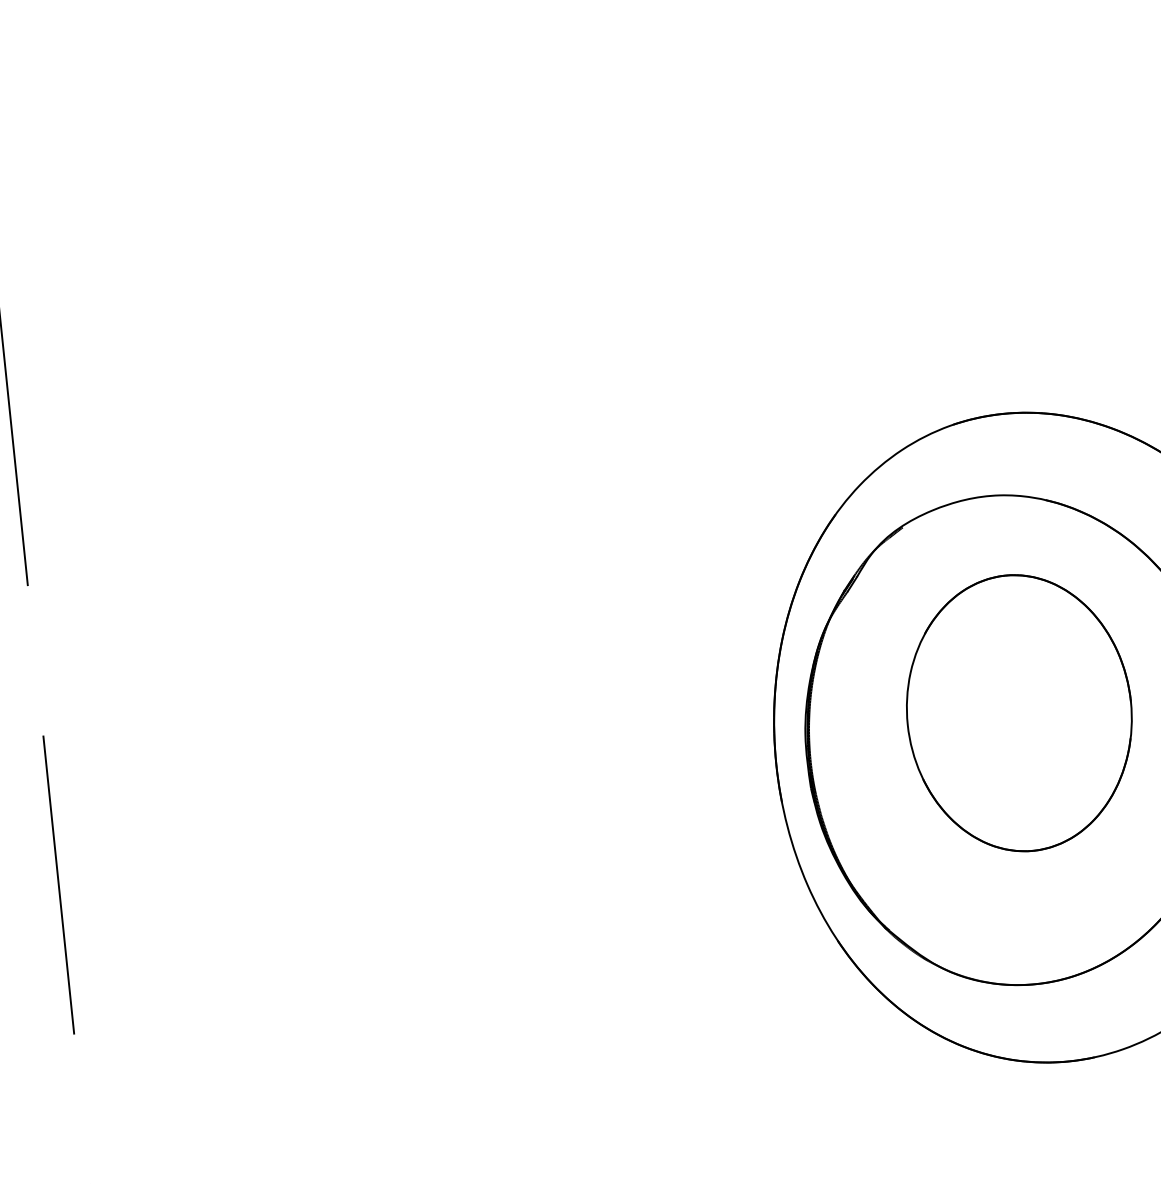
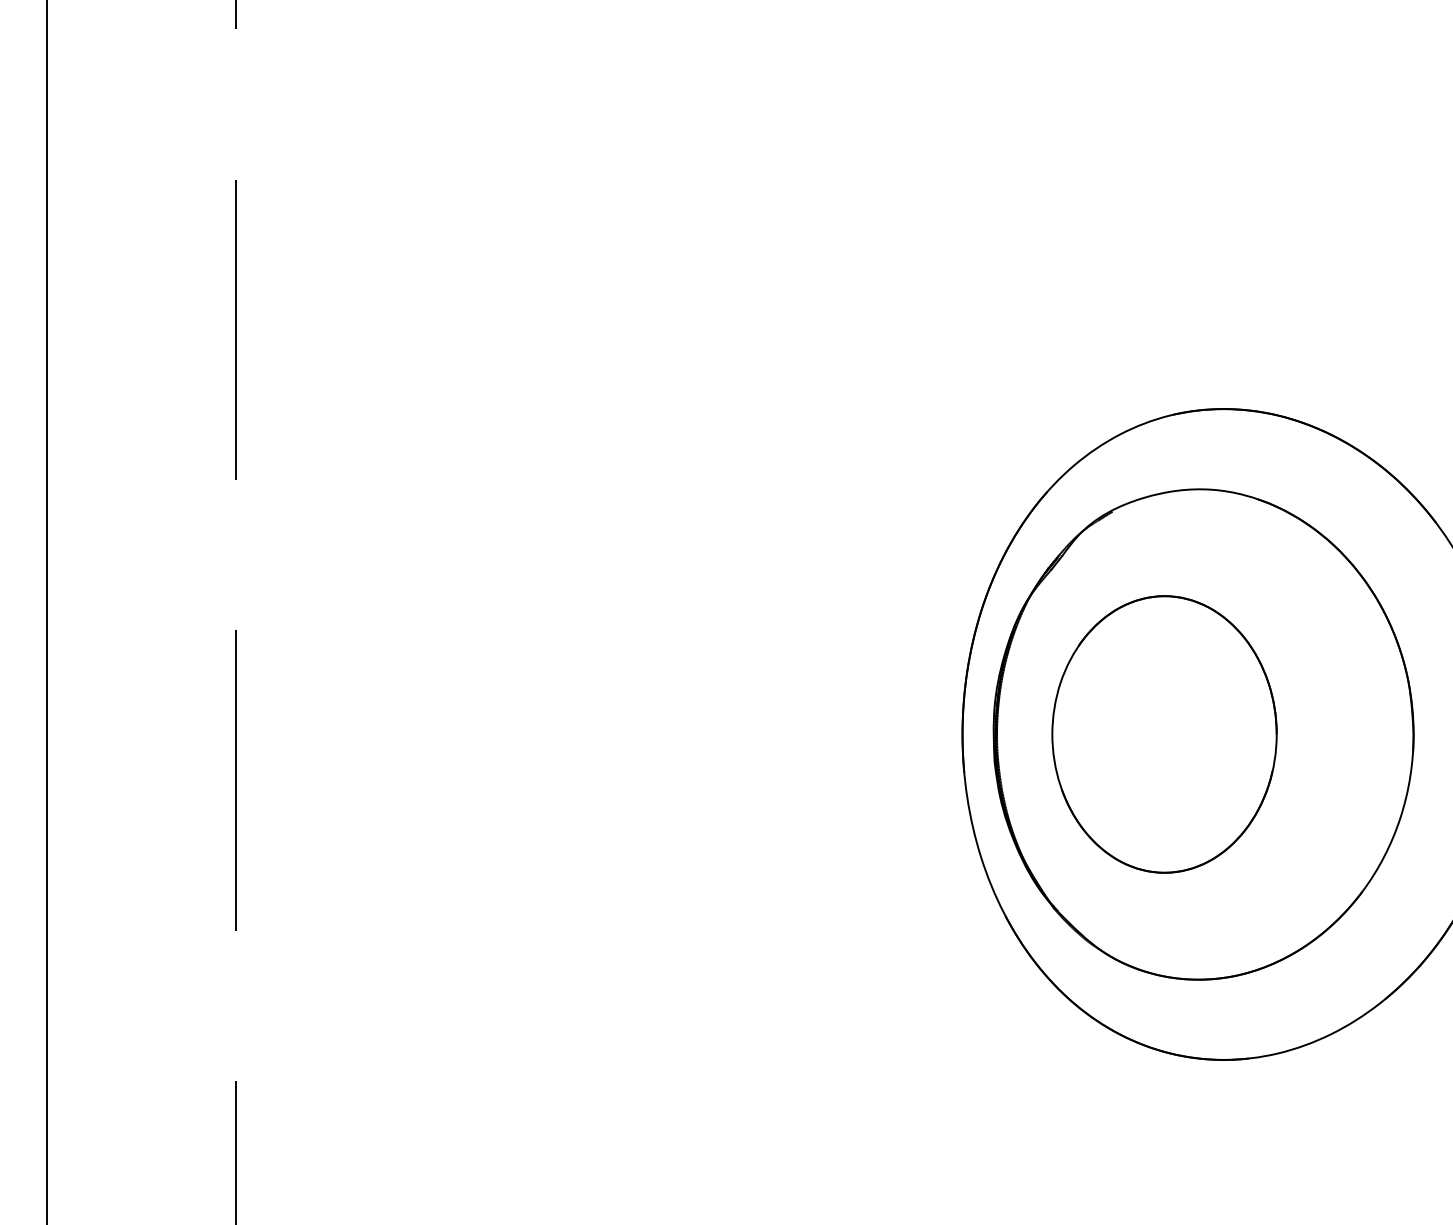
part: (1019, 713) -> (1164, 734), moved

